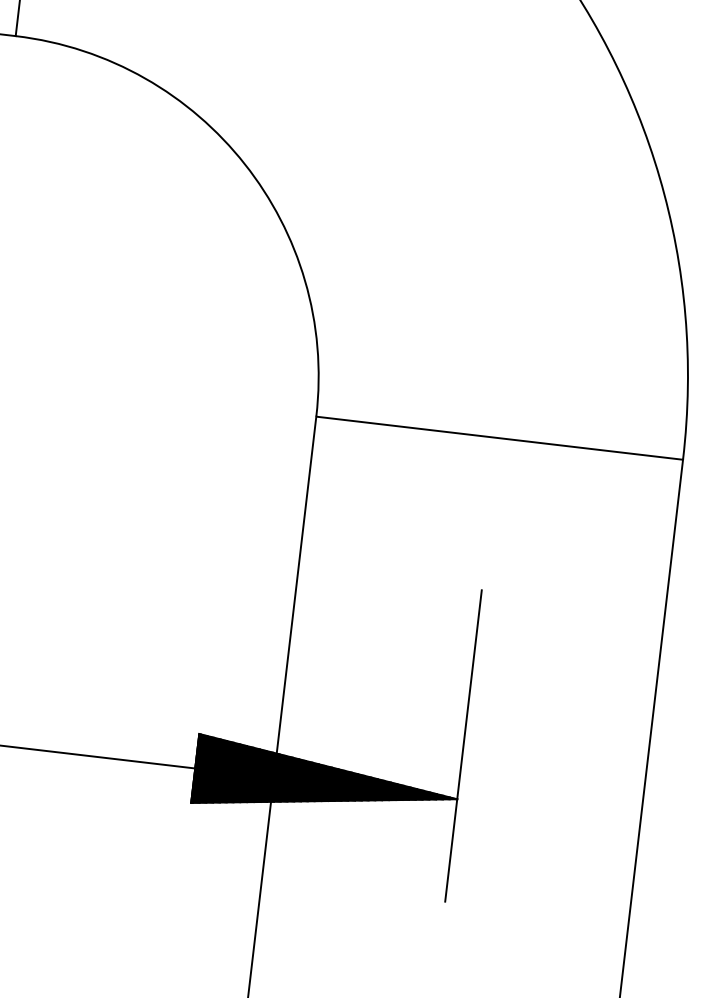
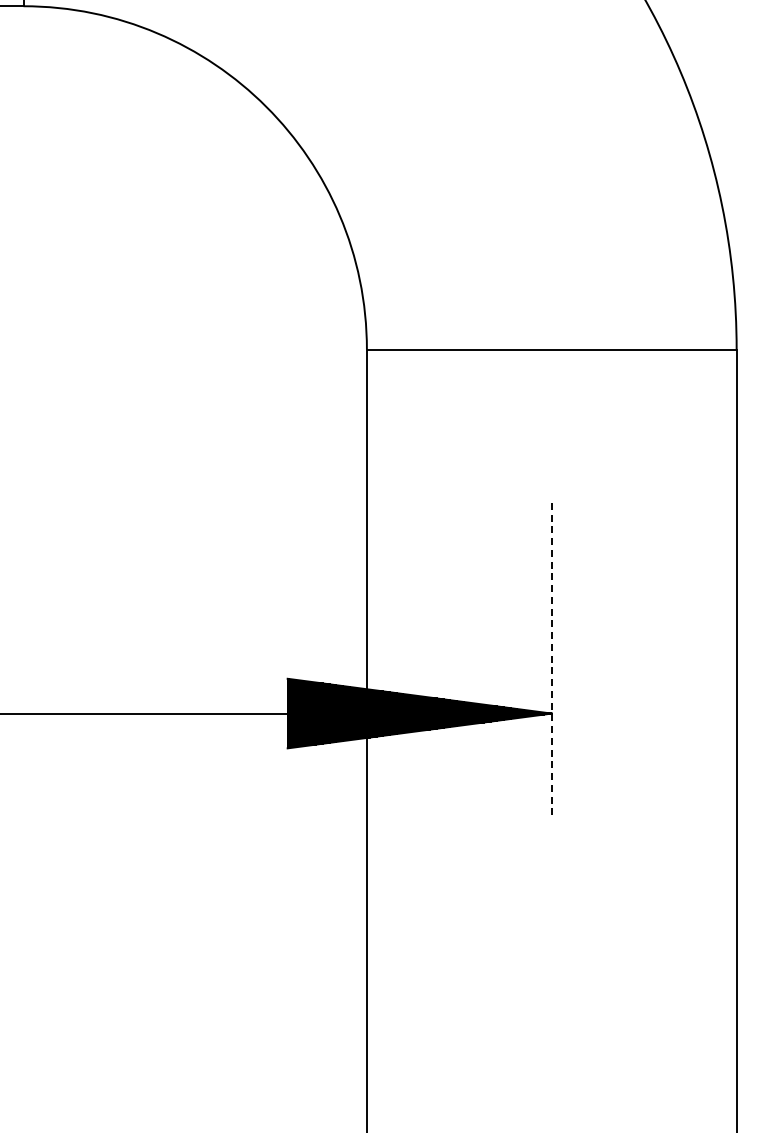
line: (463, 745) -> (551, 659), solid -> dashed

